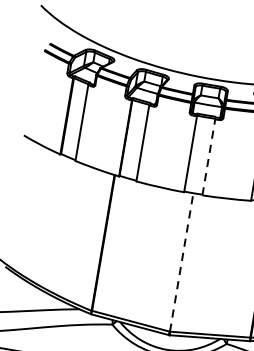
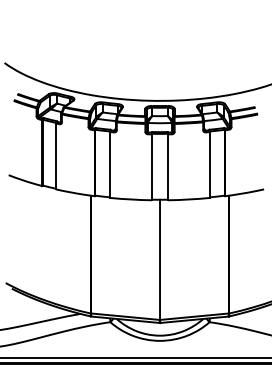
line: (208, 155) -> (167, 165), dashed -> solid
line: (182, 262) -> (160, 259), dashed -> solid

